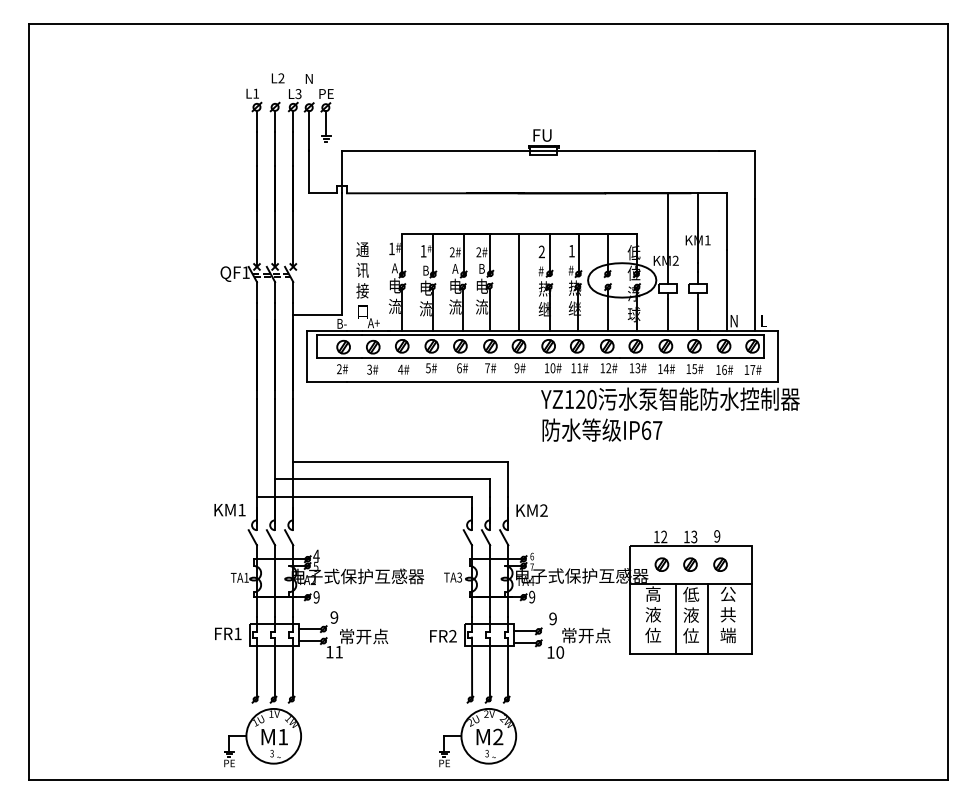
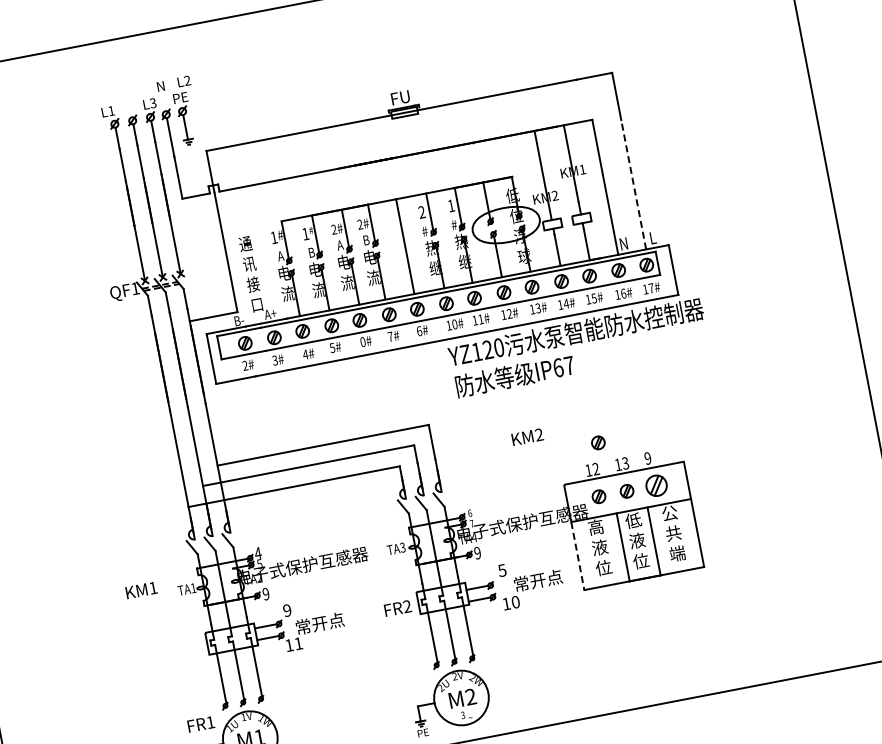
text: (277, 78) -> (183, 81), moved
line: (755, 264) -> (634, 184), solid -> dashed
text: (459, 367) -> (362, 341), 6# -> 0#
text: (516, 368) -> (419, 331), 9# -> 6#
text: (229, 510) -> (141, 590), moved
text: (531, 510) -> (527, 437), moved
part: (671, 511) -> (598, 442), added
part: (720, 564) -> (656, 485), size x1.6
text: (552, 618) -> (501, 570), 9 -> 5
line: (629, 618) -> (577, 555), solid -> dashed
text: (228, 633) -> (201, 723), moved

